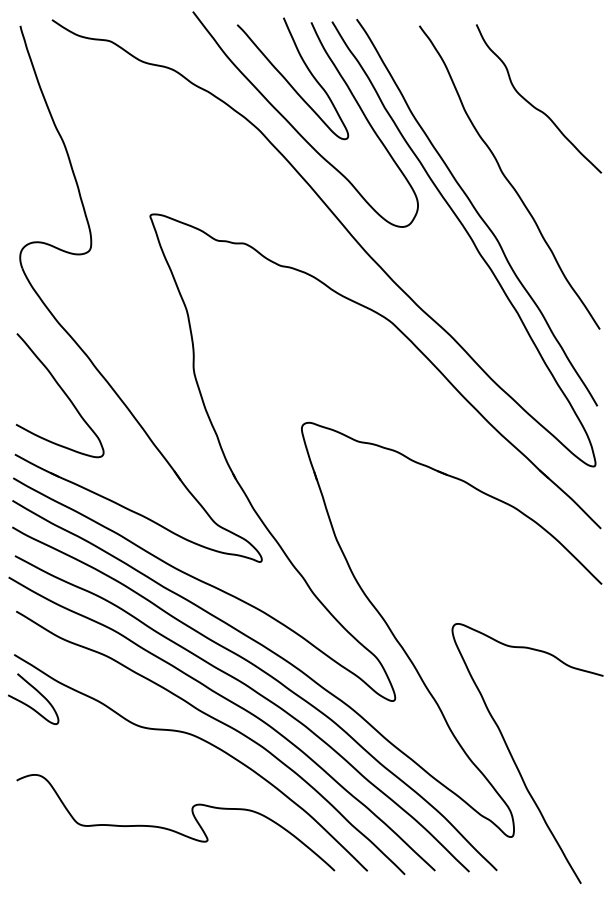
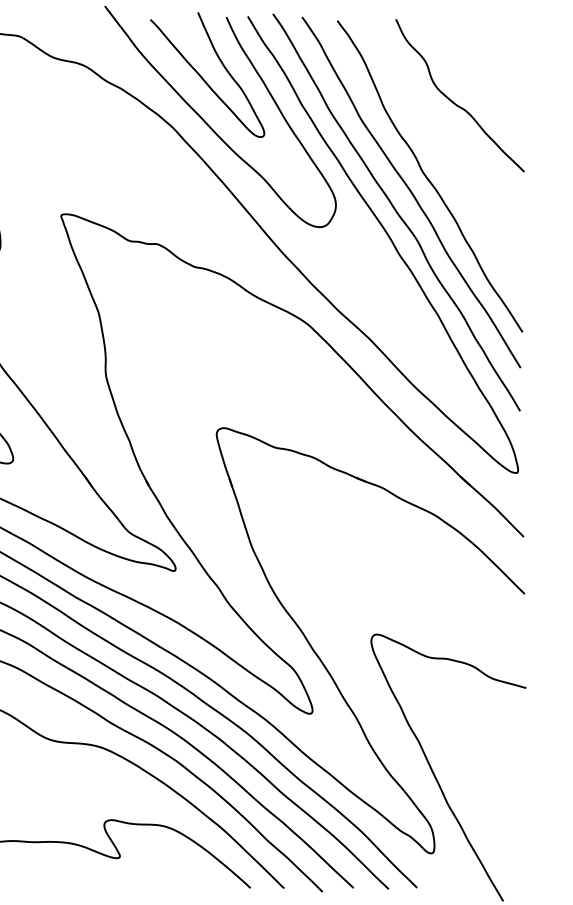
curve: (491, 193) -> (411, 192), added

